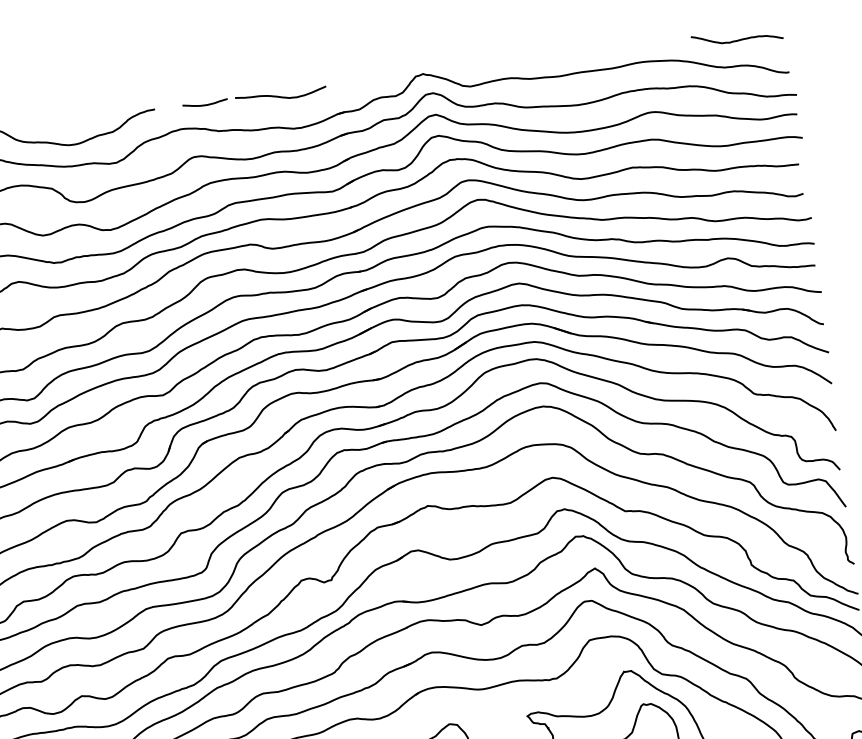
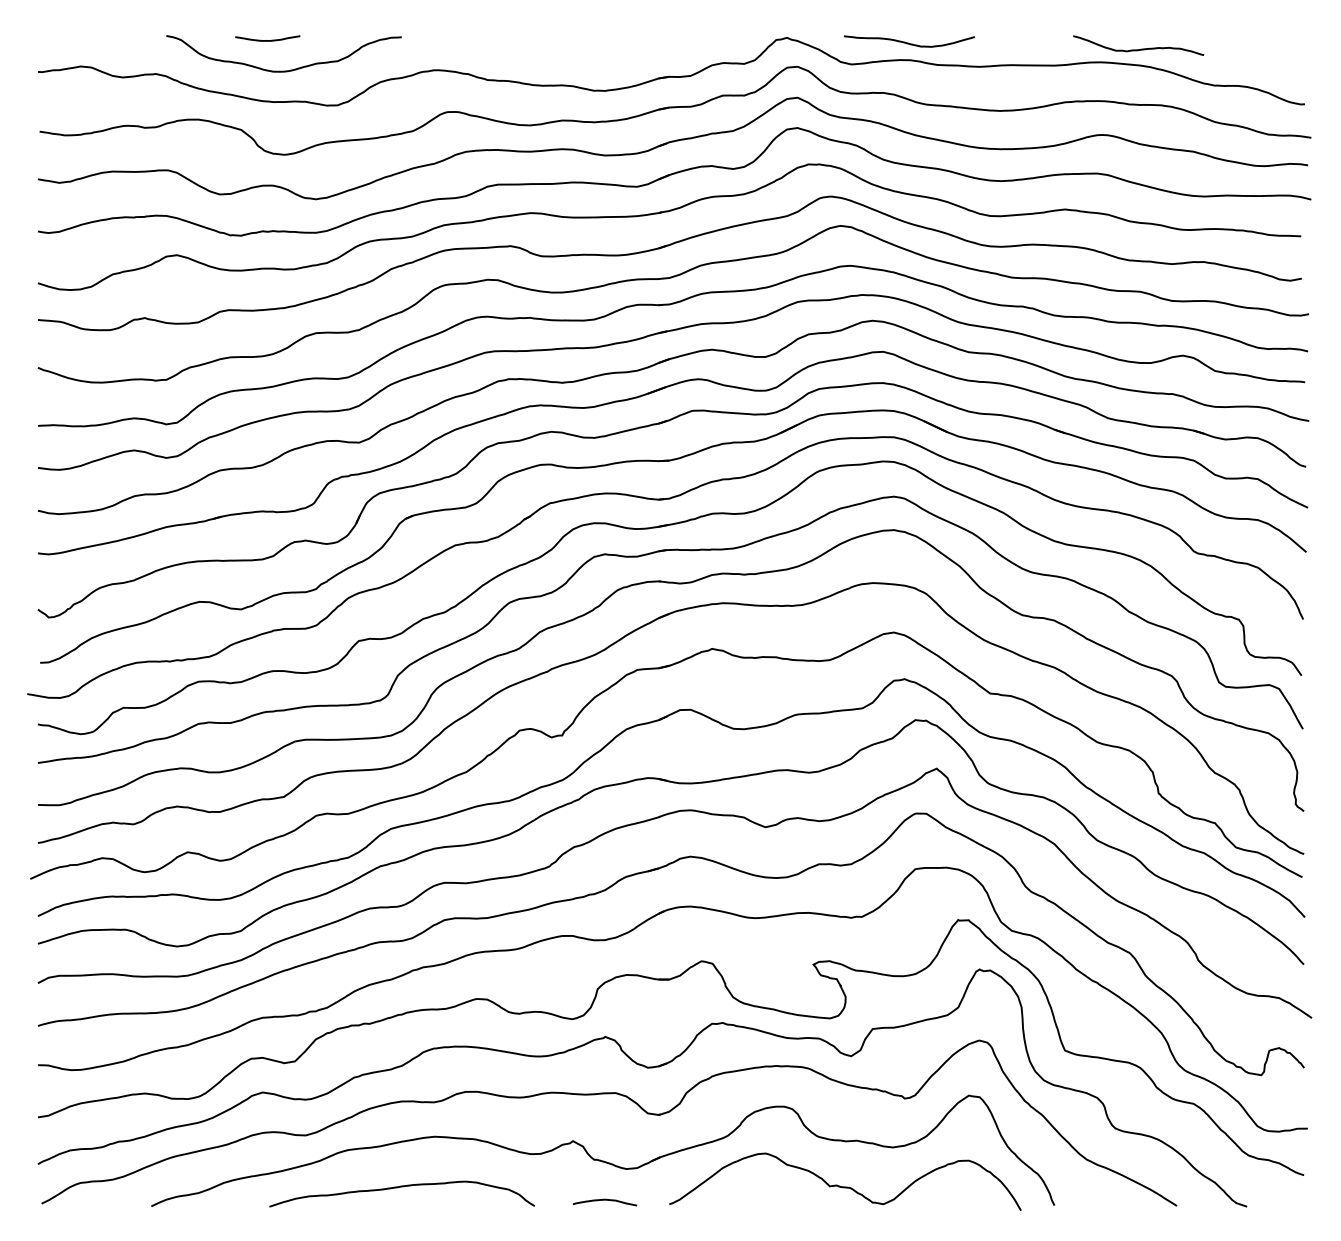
curve: (738, 39) -> (1140, 48), moved
curve: (280, 96) -> (908, 42), moved
curve: (205, 104) -> (267, 40), moved

